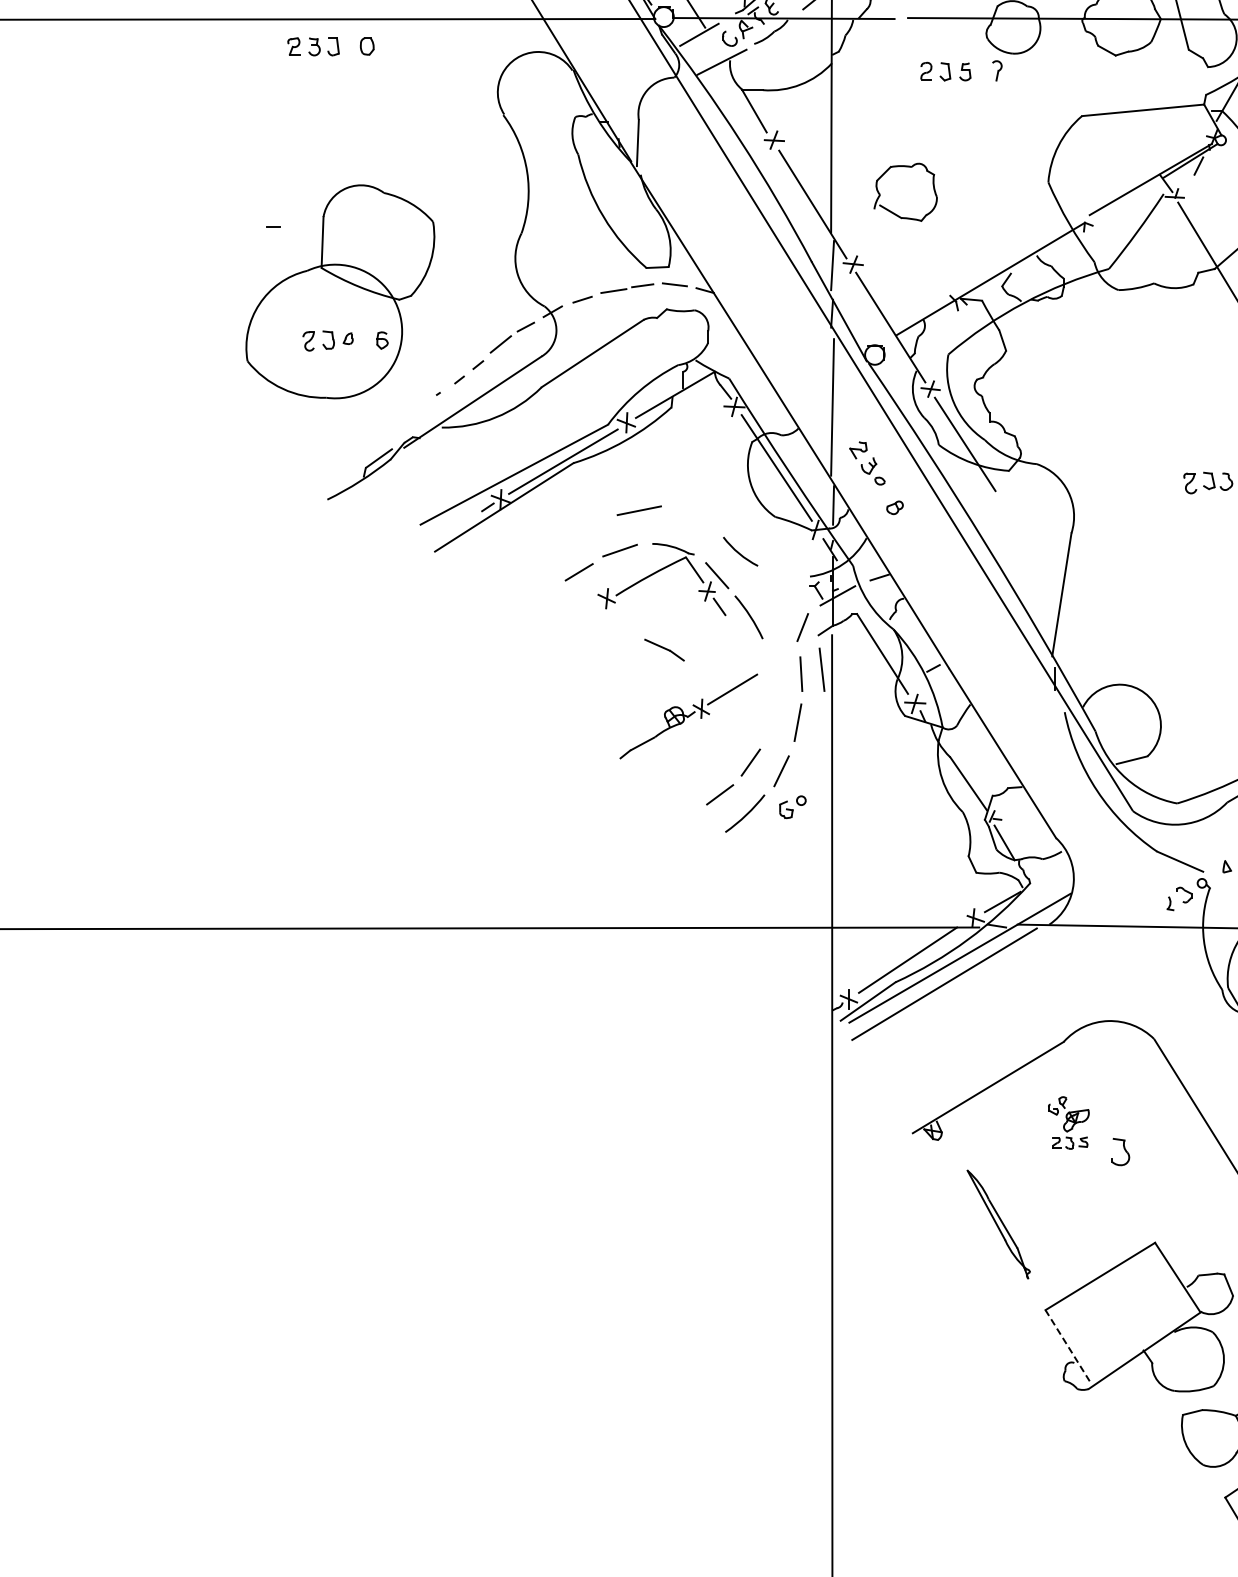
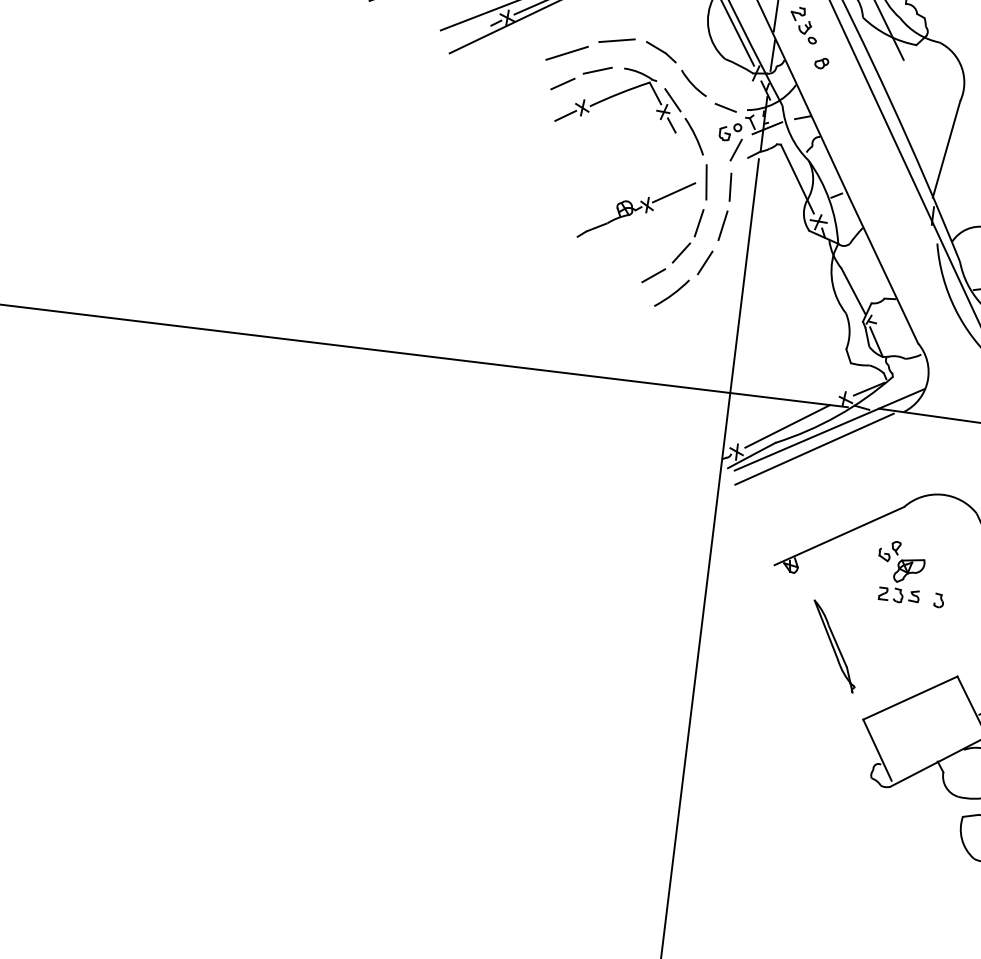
line: (579, 533) -> (566, 53), added
line: (783, 576) -> (725, 107), added
line: (587, 610) -> (565, 115), added
part: (664, 649) -> (661, 51), moved
line: (821, 669) -> (706, 182), moved
line: (767, 723) -> (698, 223), added
part: (792, 807) -> (730, 132), moved
part: (1068, 1122) -> (900, 571), size x1.43
part: (1121, 1151) -> (939, 600), size x0.62
line: (1067, 1345) -> (877, 750), dashed -> solid

